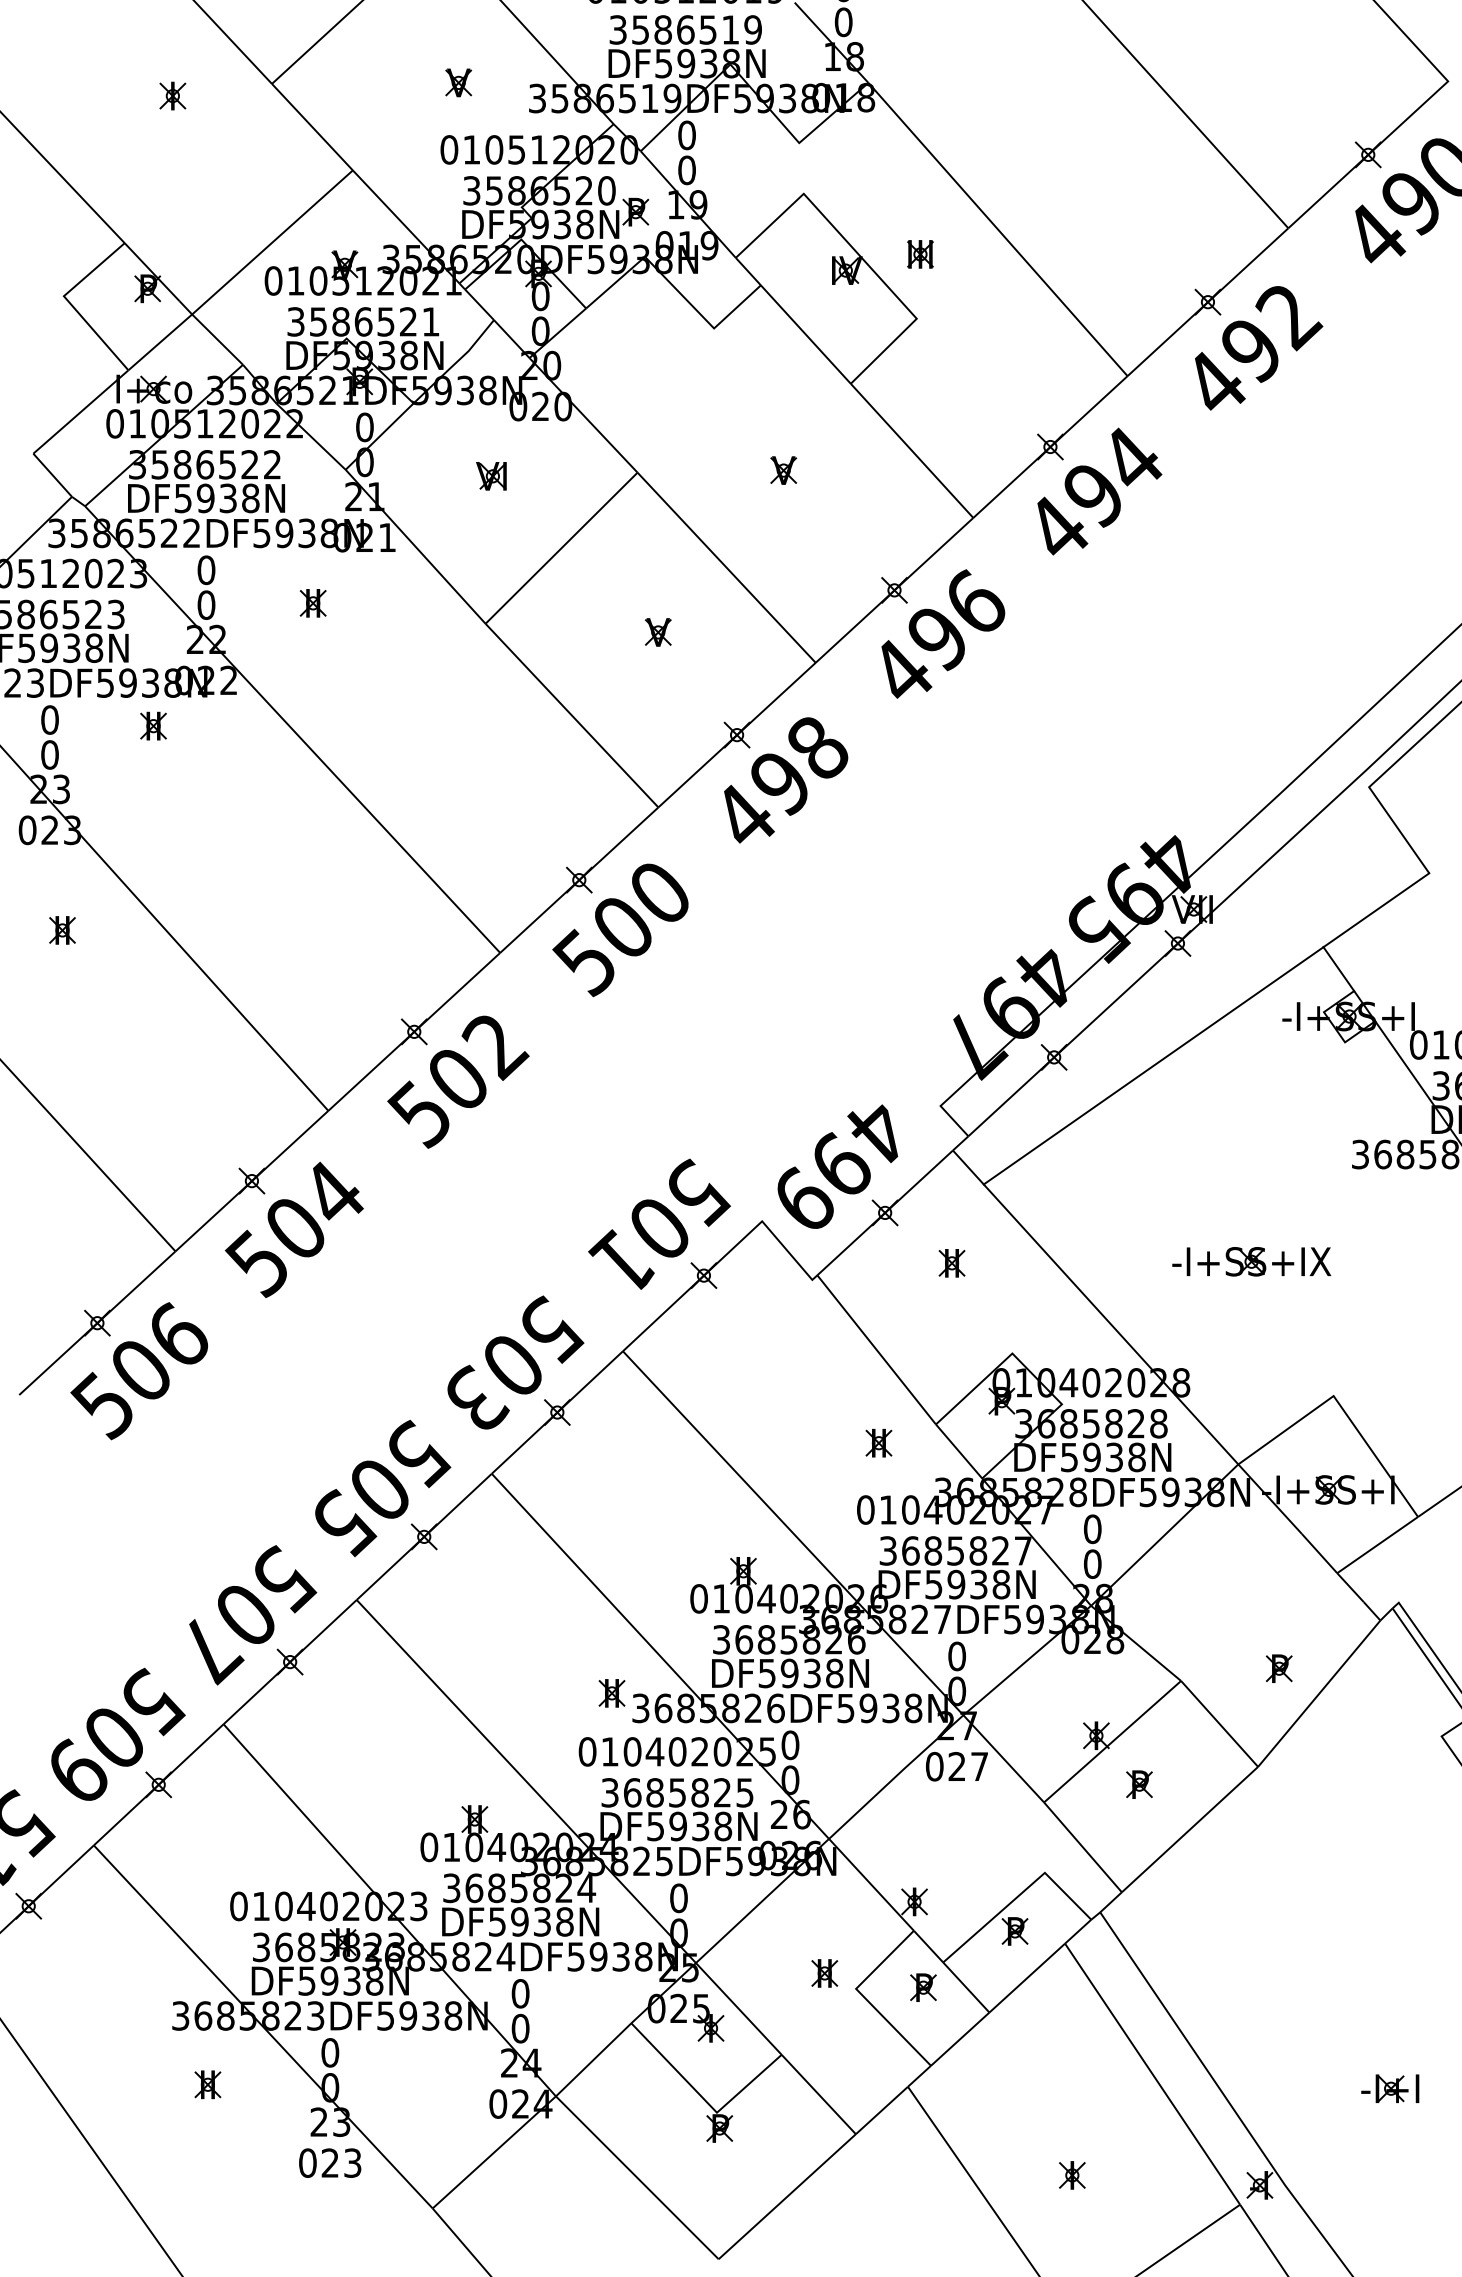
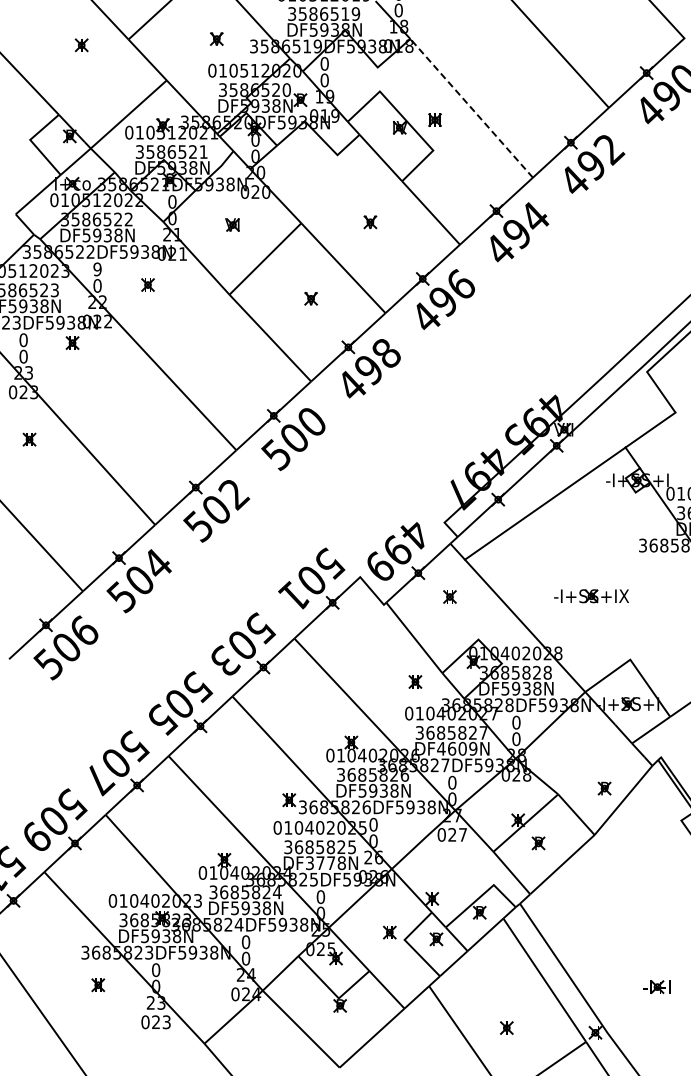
line: (997, 229) -> (471, 108), solid -> dashed
text: (206, 570) -> (97, 269), 0 -> 9
text: (967, 1583) -> (457, 748), DF5938N -> DF4609N
text: (678, 1827) -> (320, 863), DF5938N -> DF3778N

